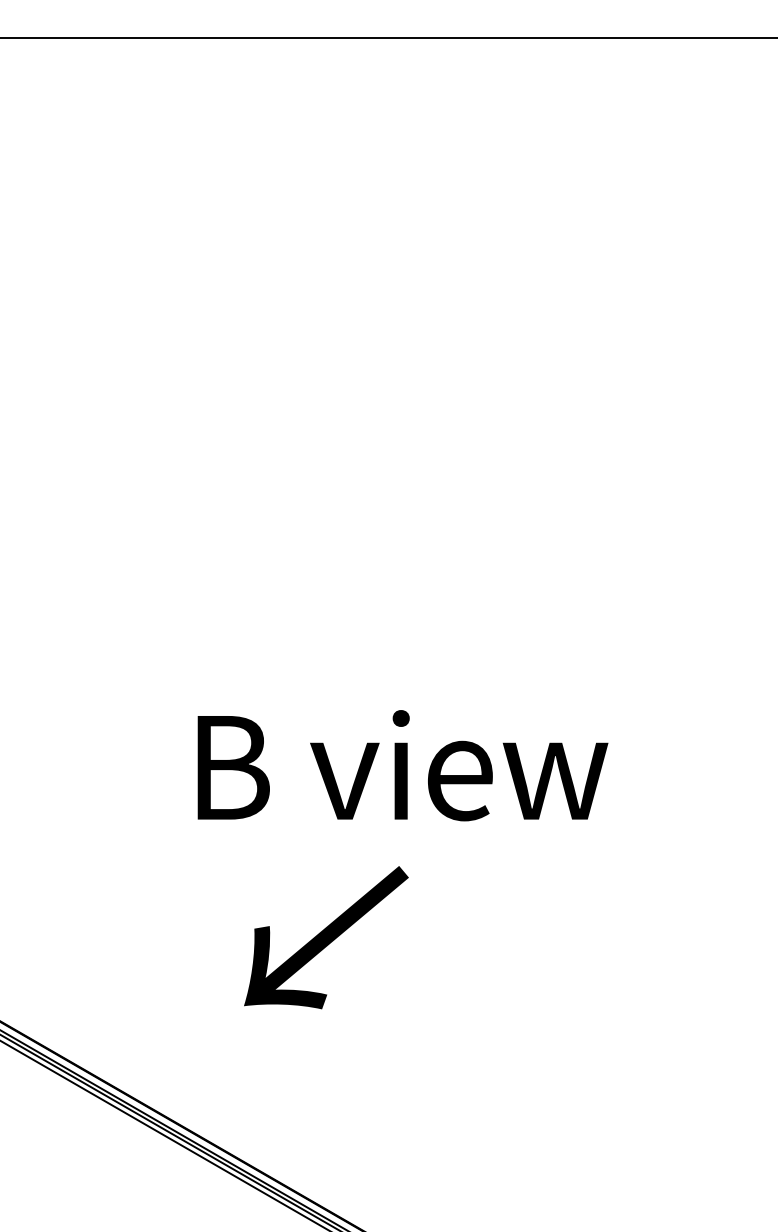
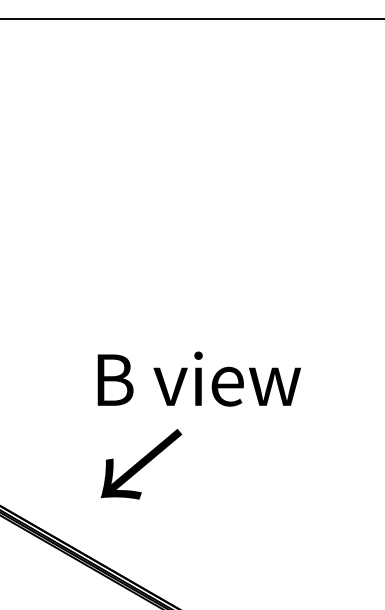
text: (326, 938) -> (141, 464), moved

